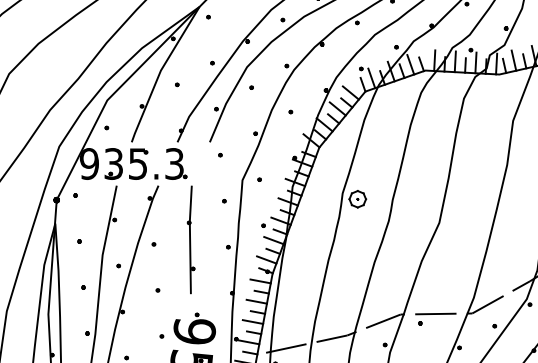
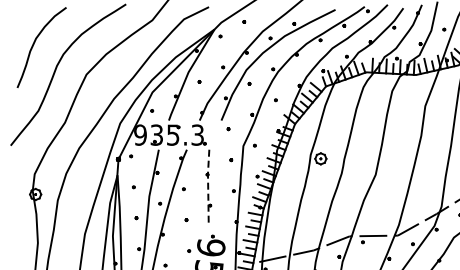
line: (190, 240) -> (208, 186), solid -> dashed

